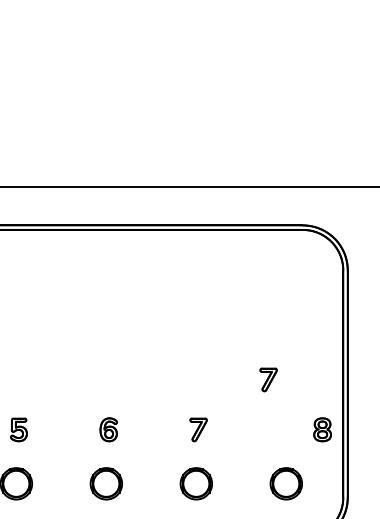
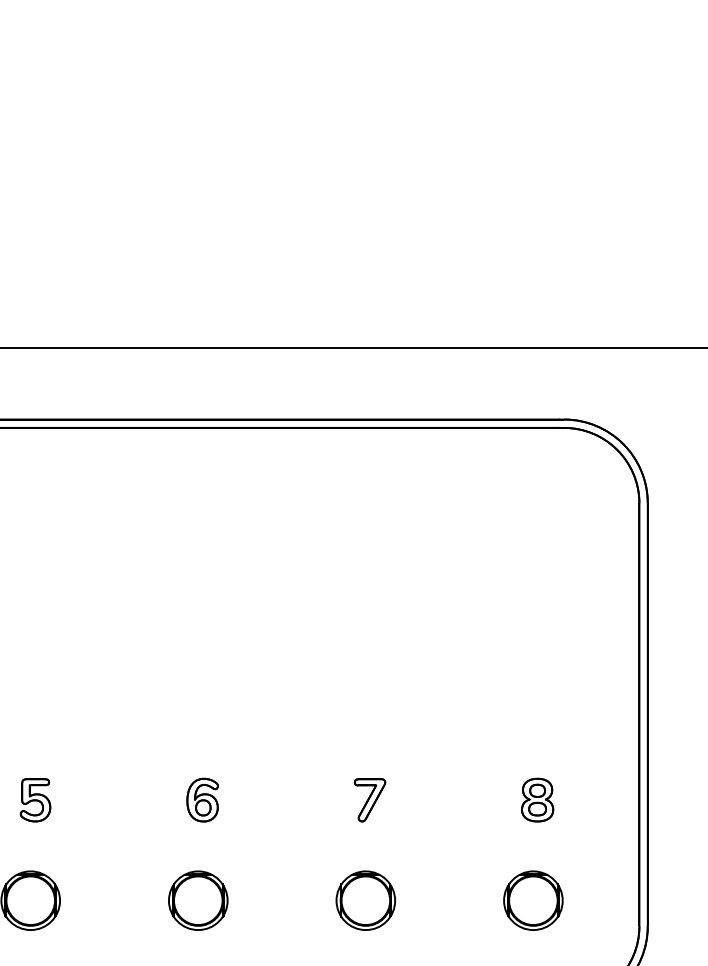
part: (268, 379) -> (500, 706), removed
part: (322, 429) -> (537, 799), moved

